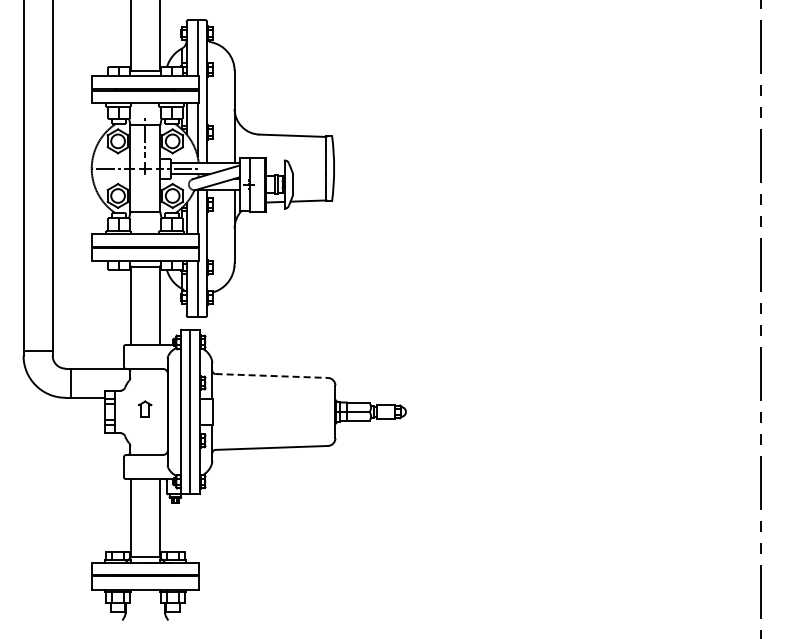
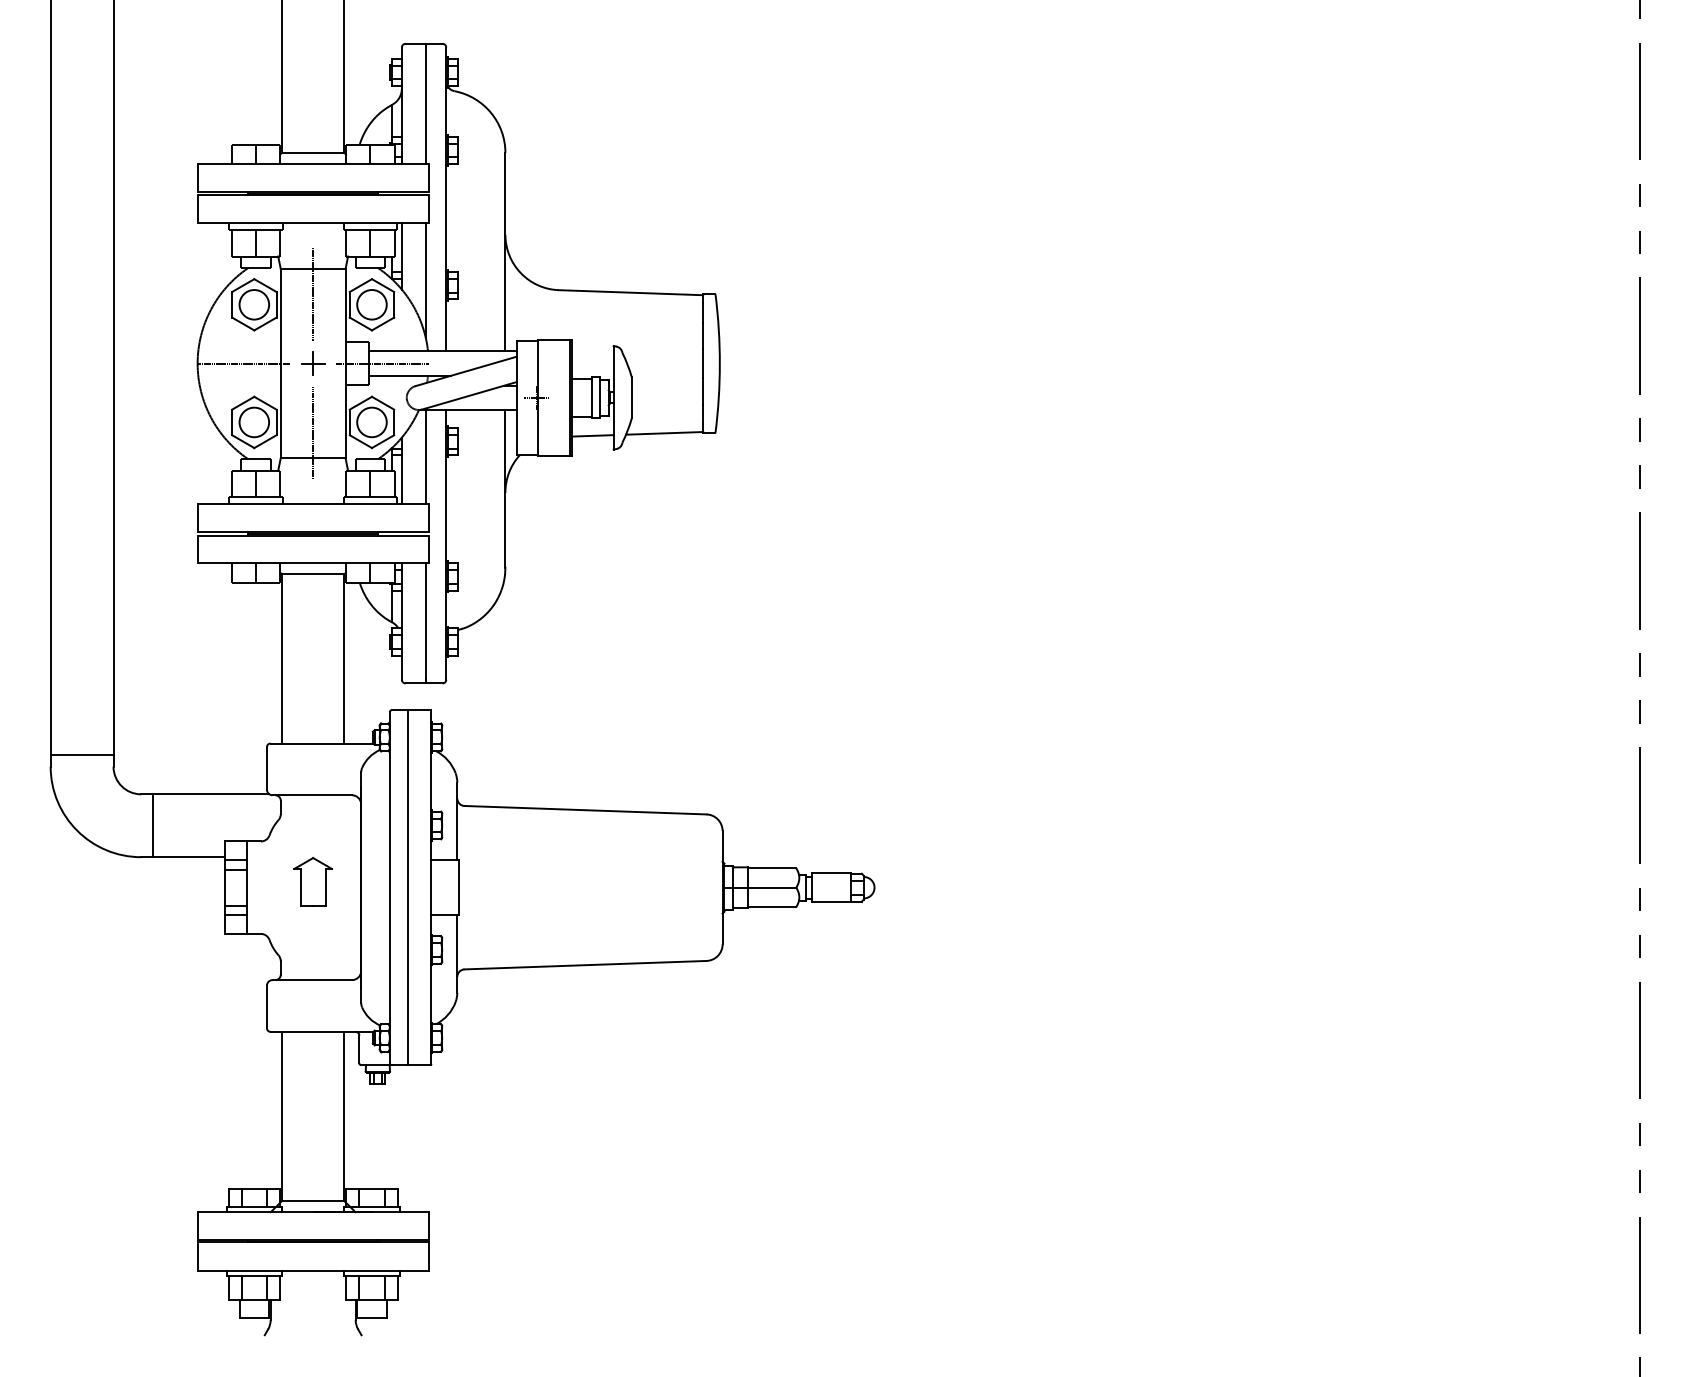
line: (145, 200) -> (313, 432), added
line: (272, 376) -> (586, 811), dashed -> solid
part: (144, 409) -> (311, 882), size x1.43

